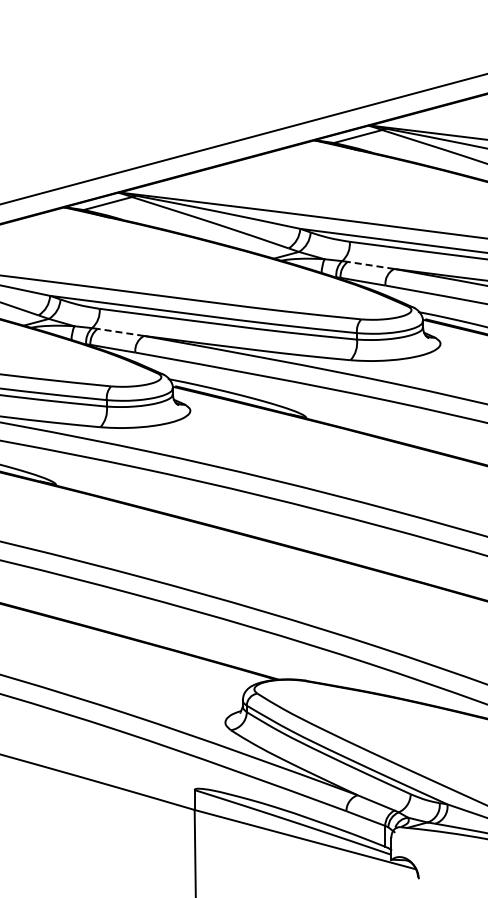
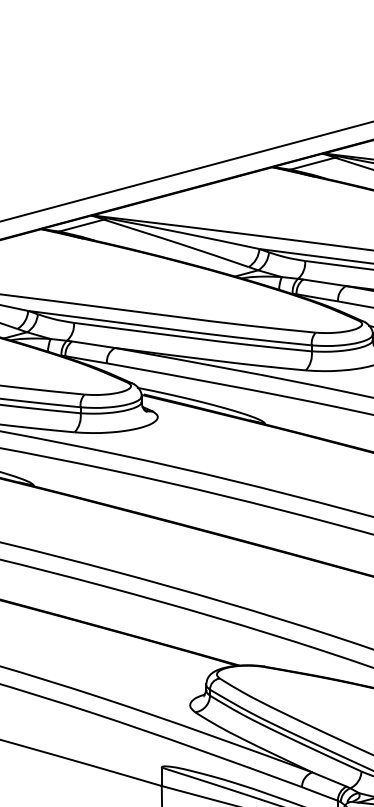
line: (371, 265) -> (325, 282), dashed -> solid
line: (120, 332) -> (93, 344), dashed -> solid

